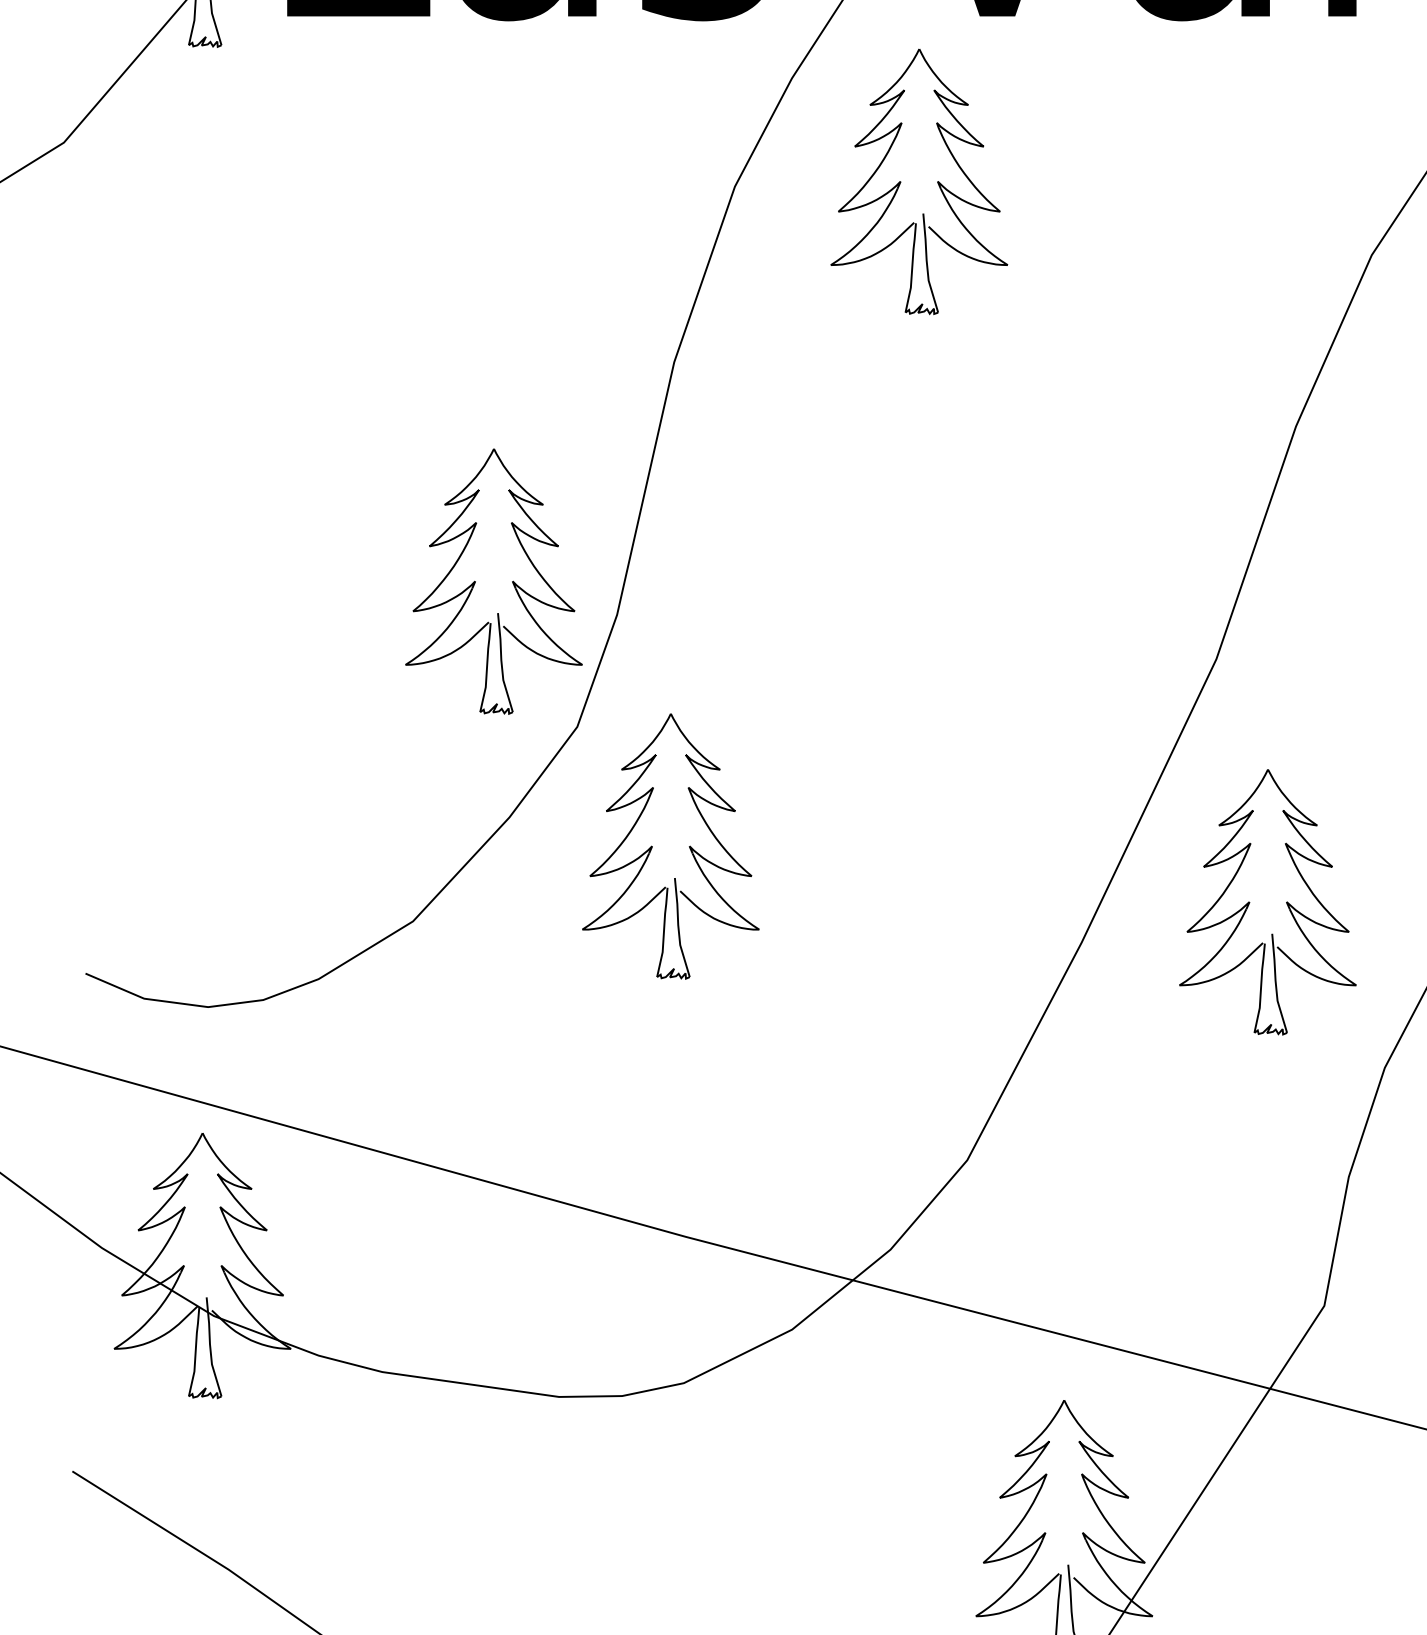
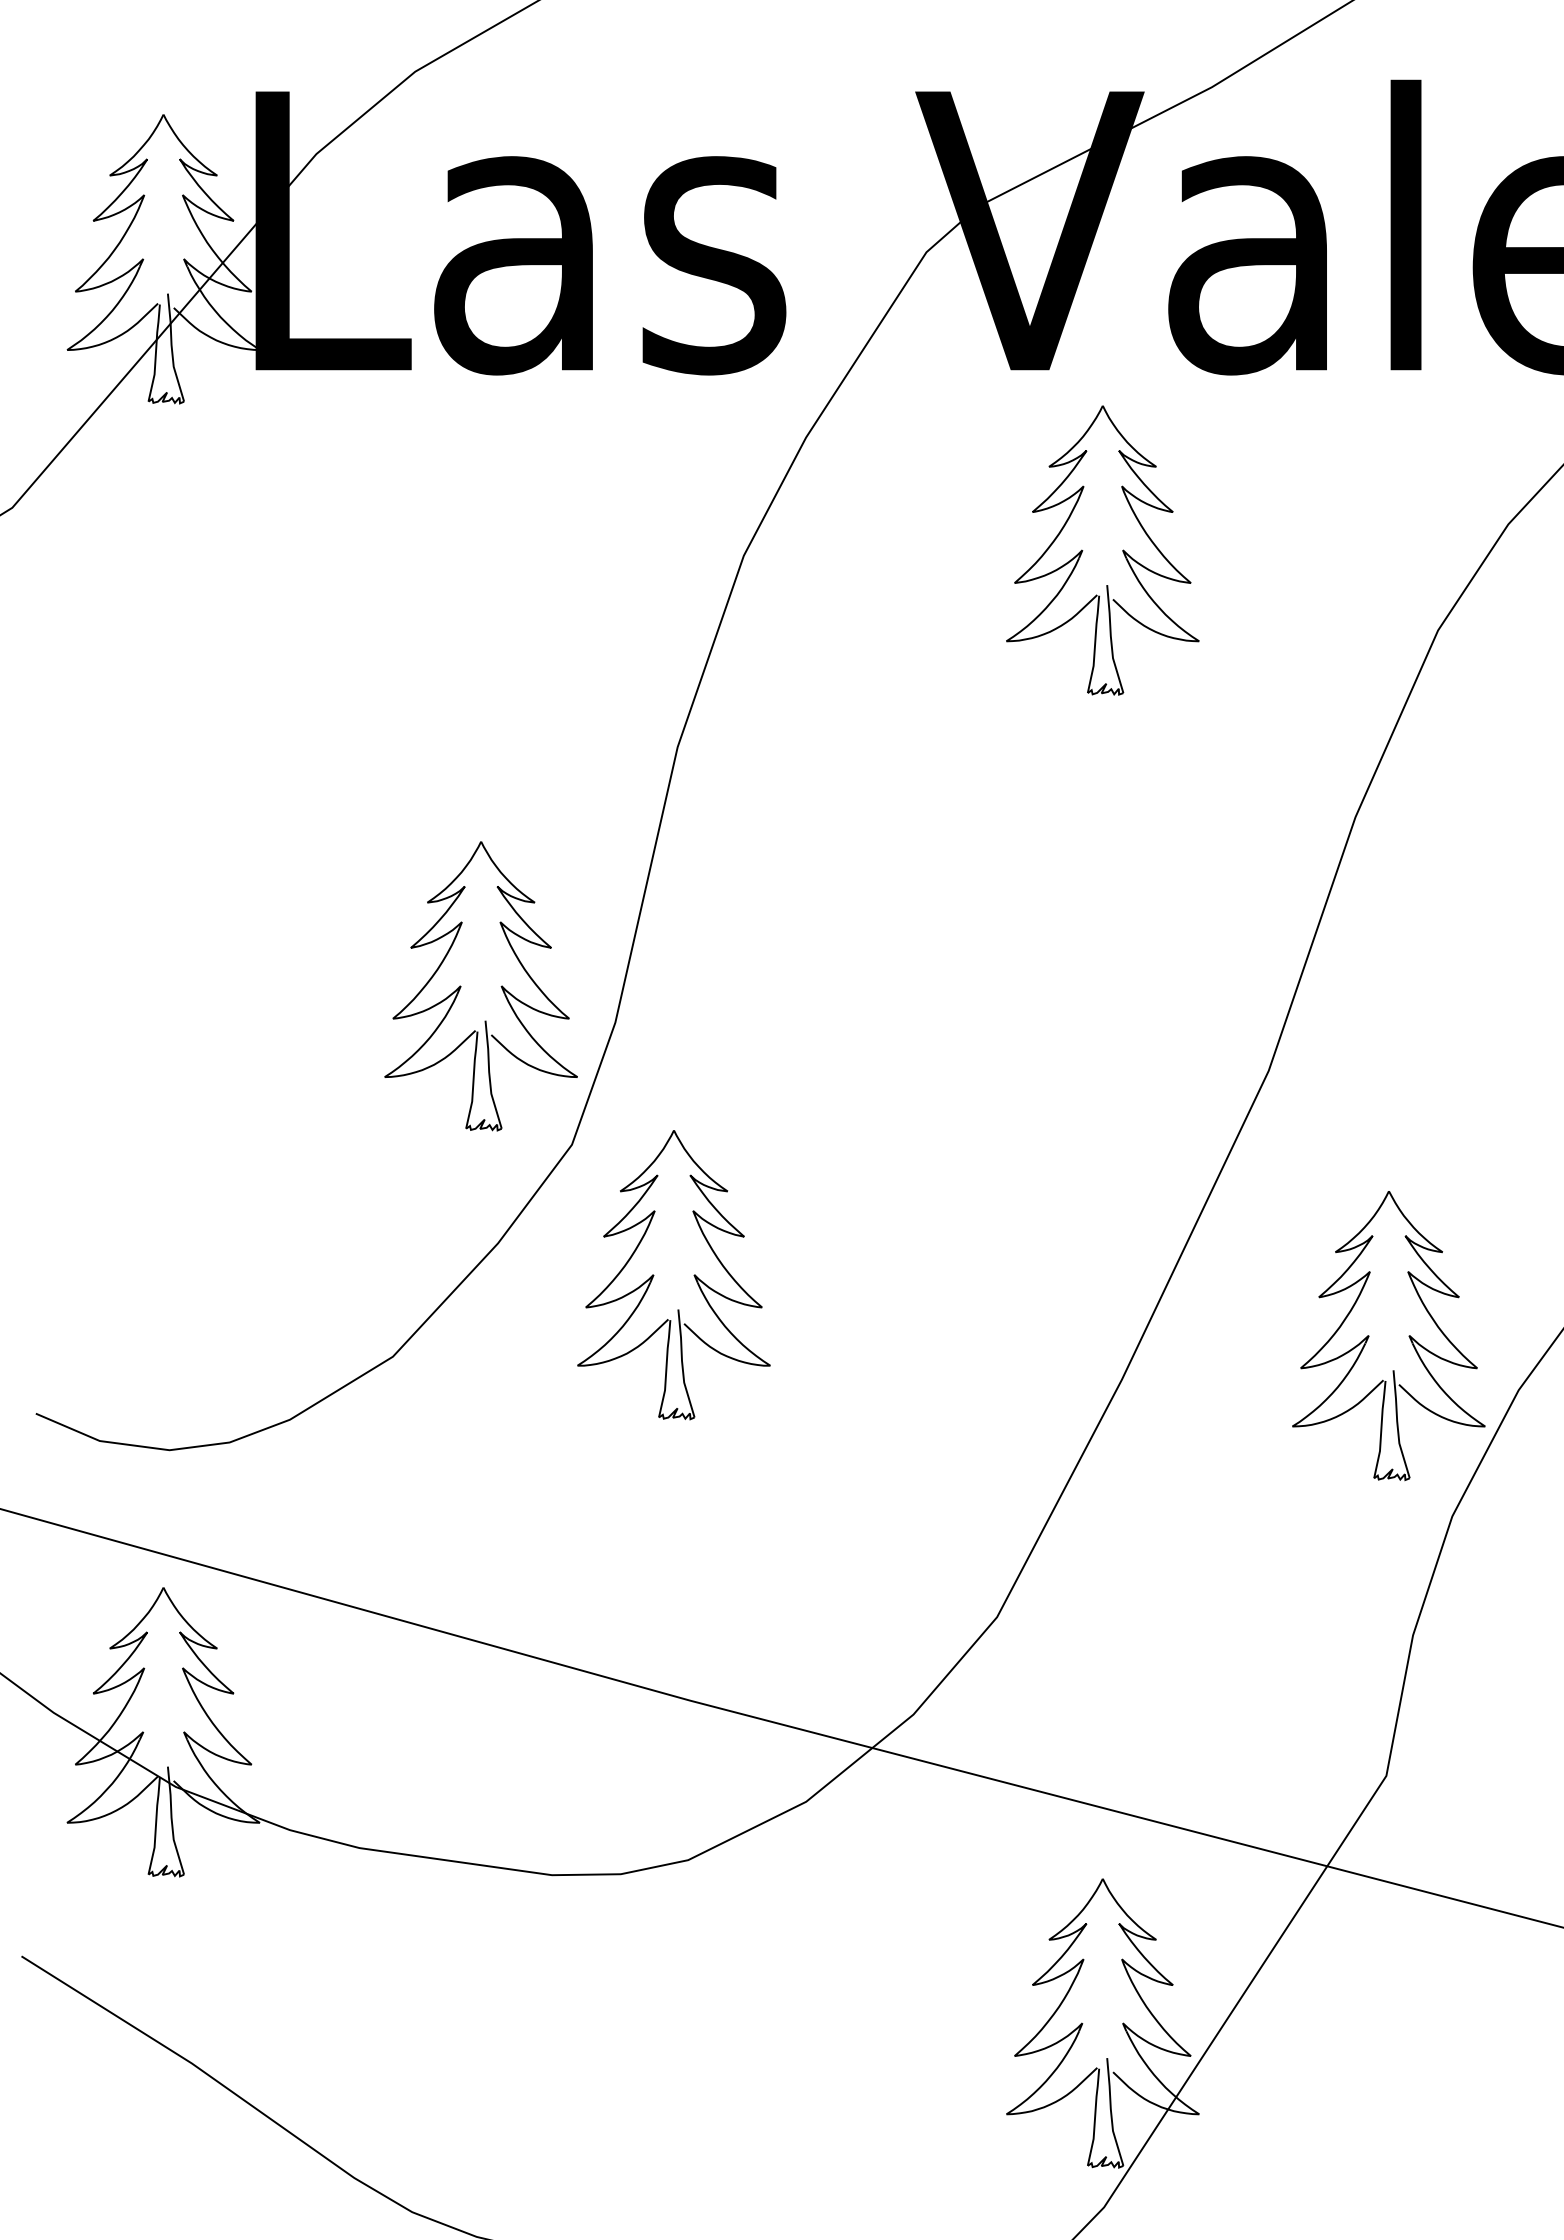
part: (901, 181) -> (1083, 550), moved
part: (1250, 902) -> (1369, 1336), moved

